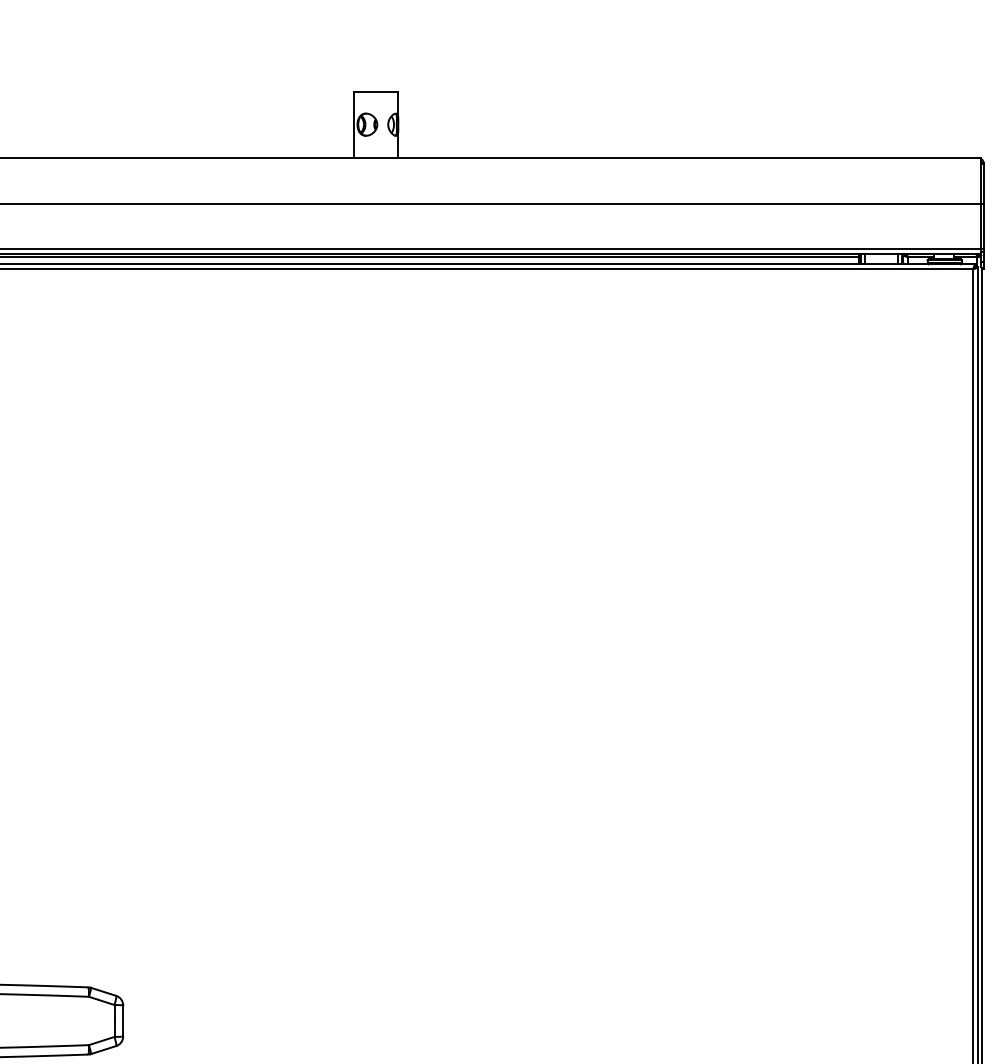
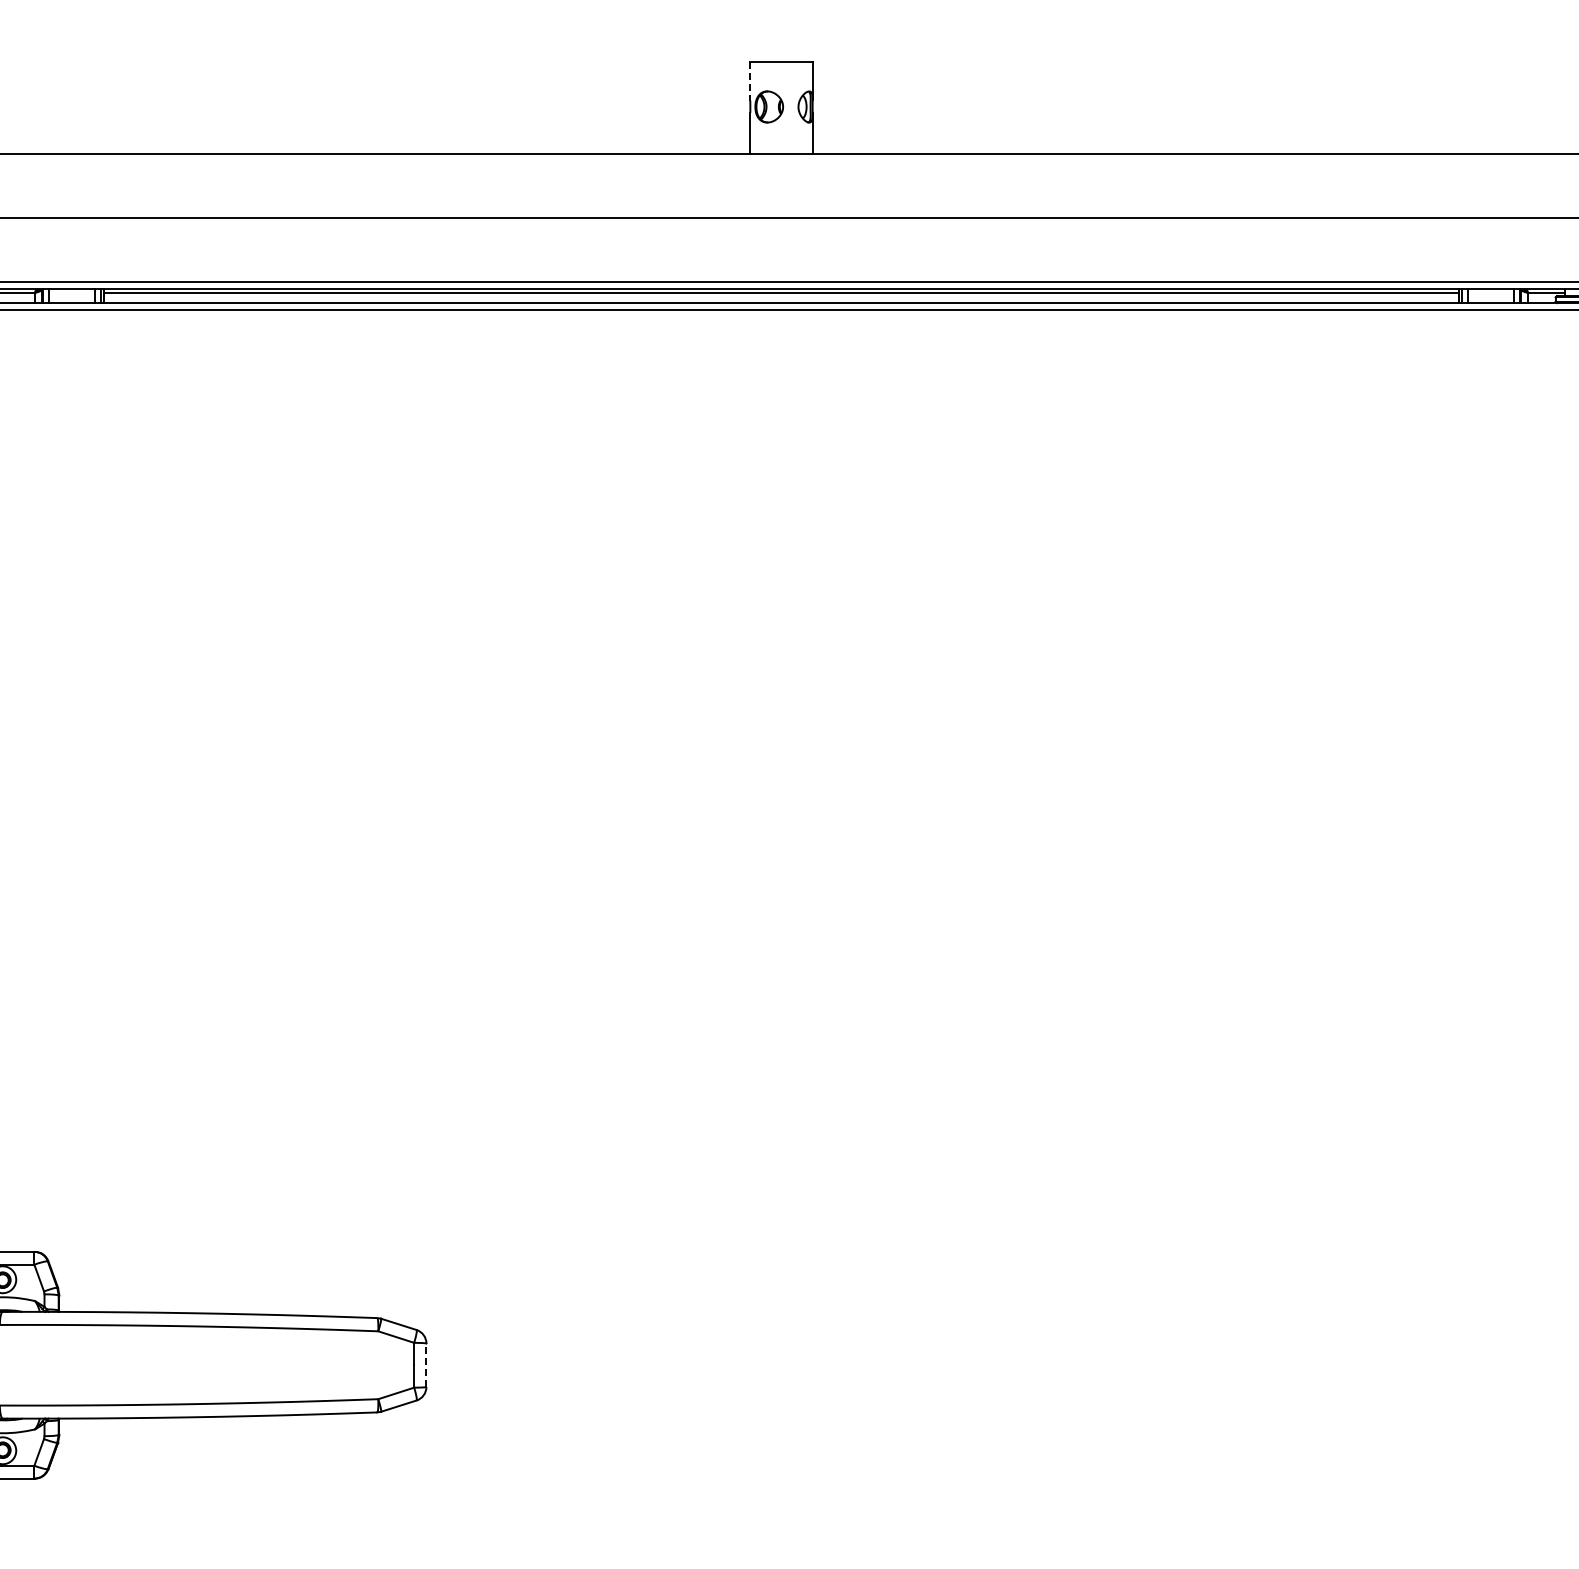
line: (354, 106) -> (750, 81), solid -> dashed
line: (123, 1021) -> (426, 1365), solid -> dashed

